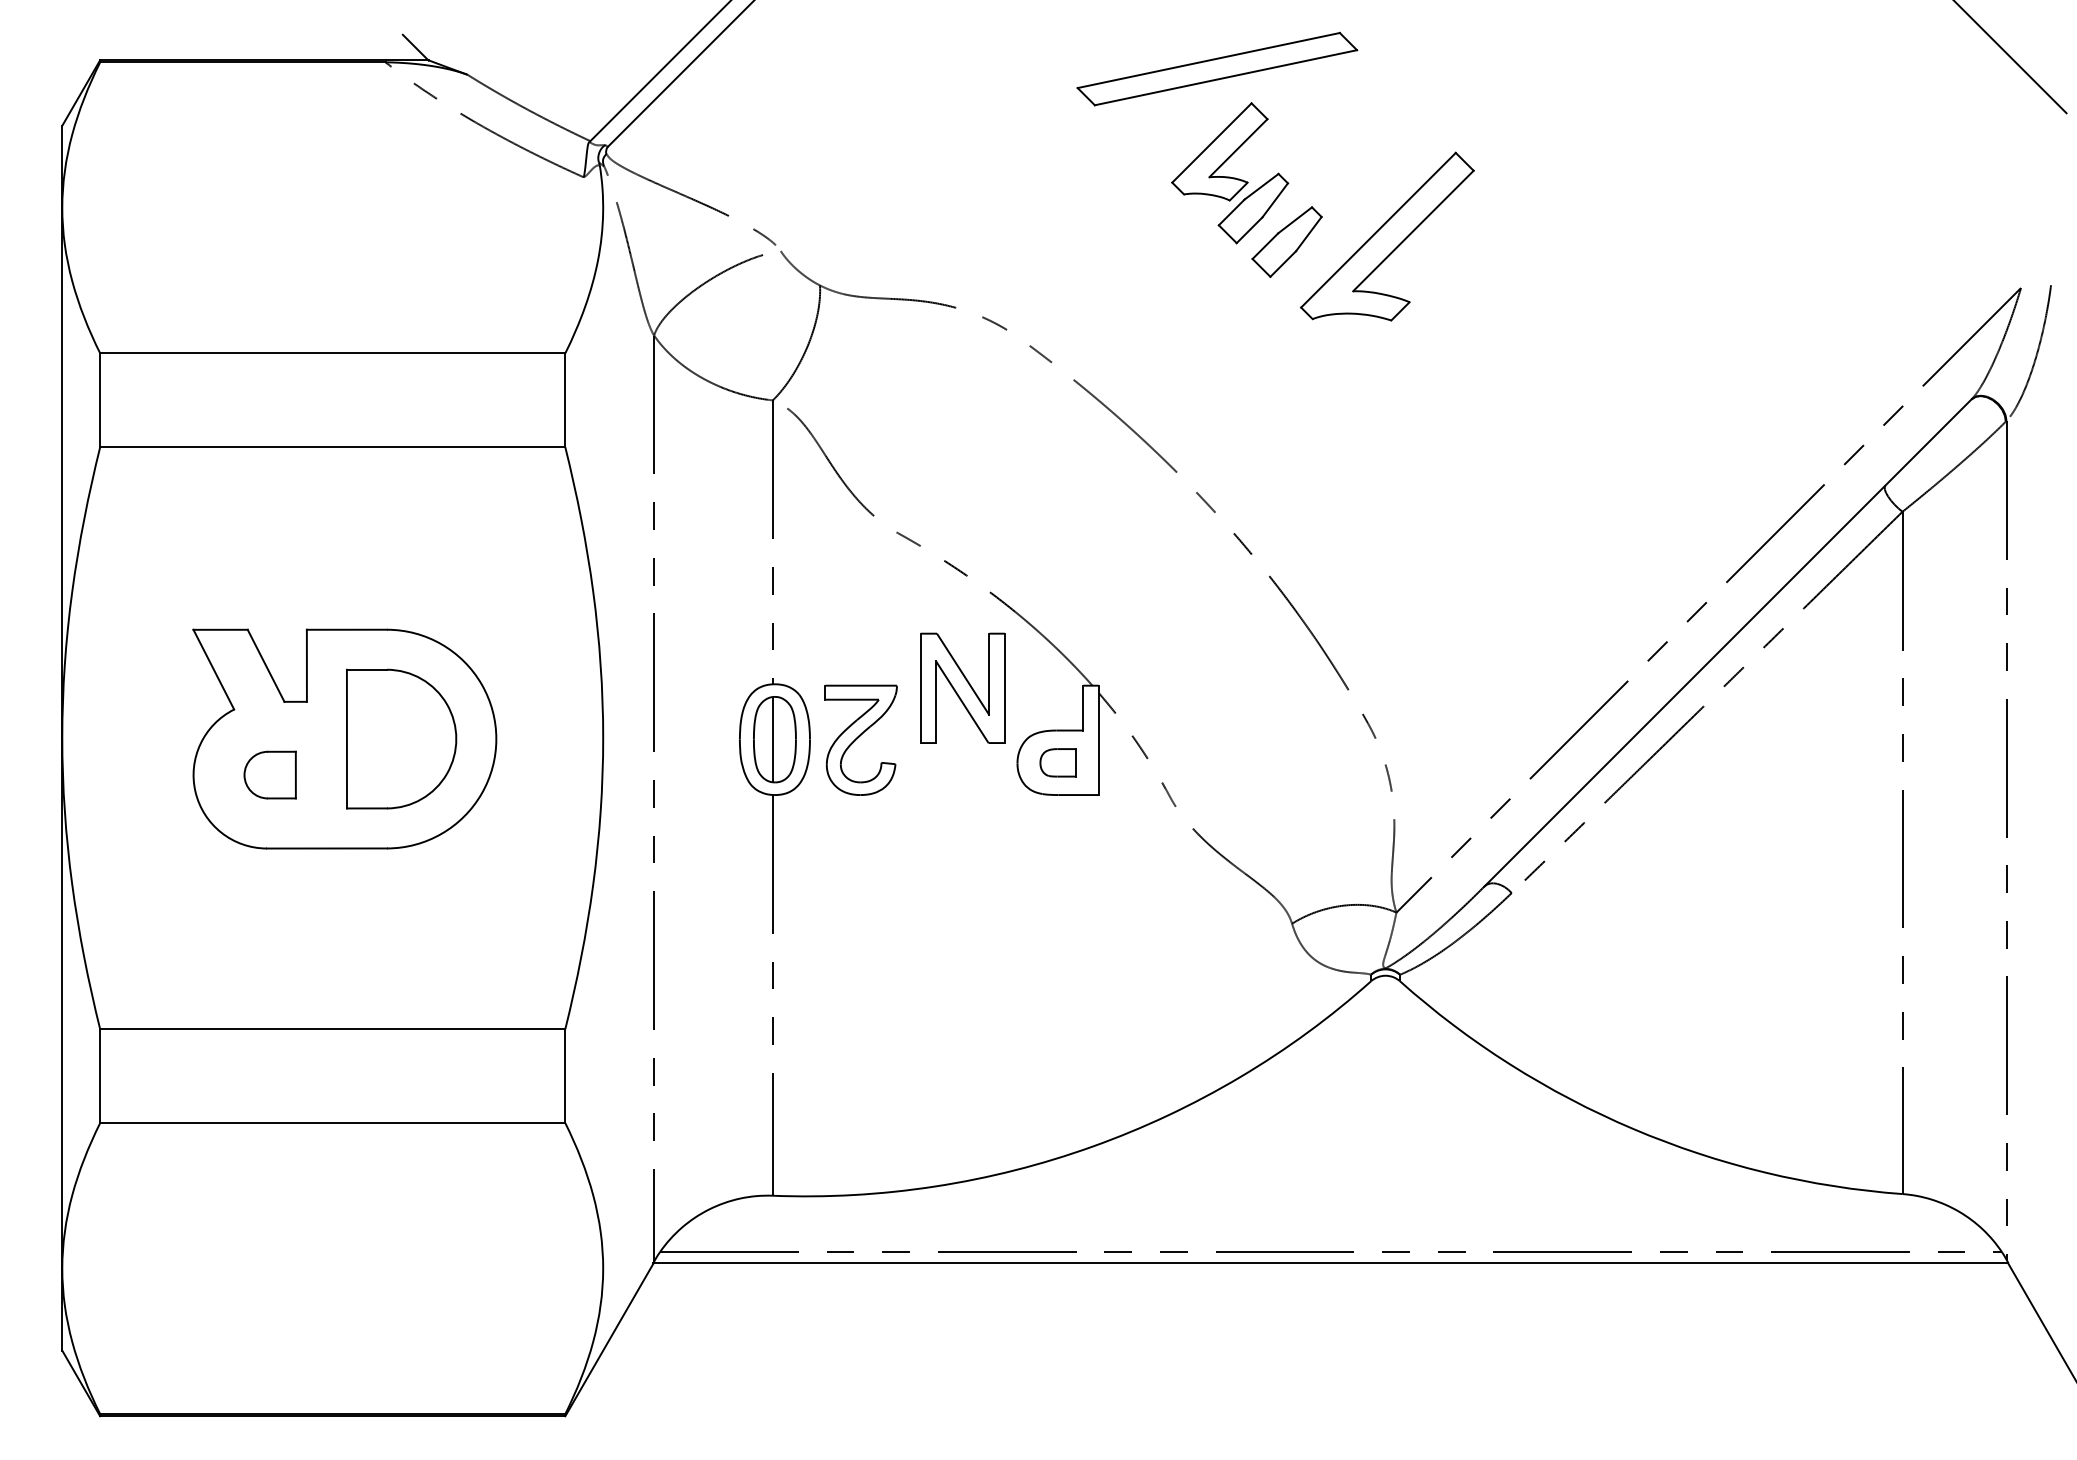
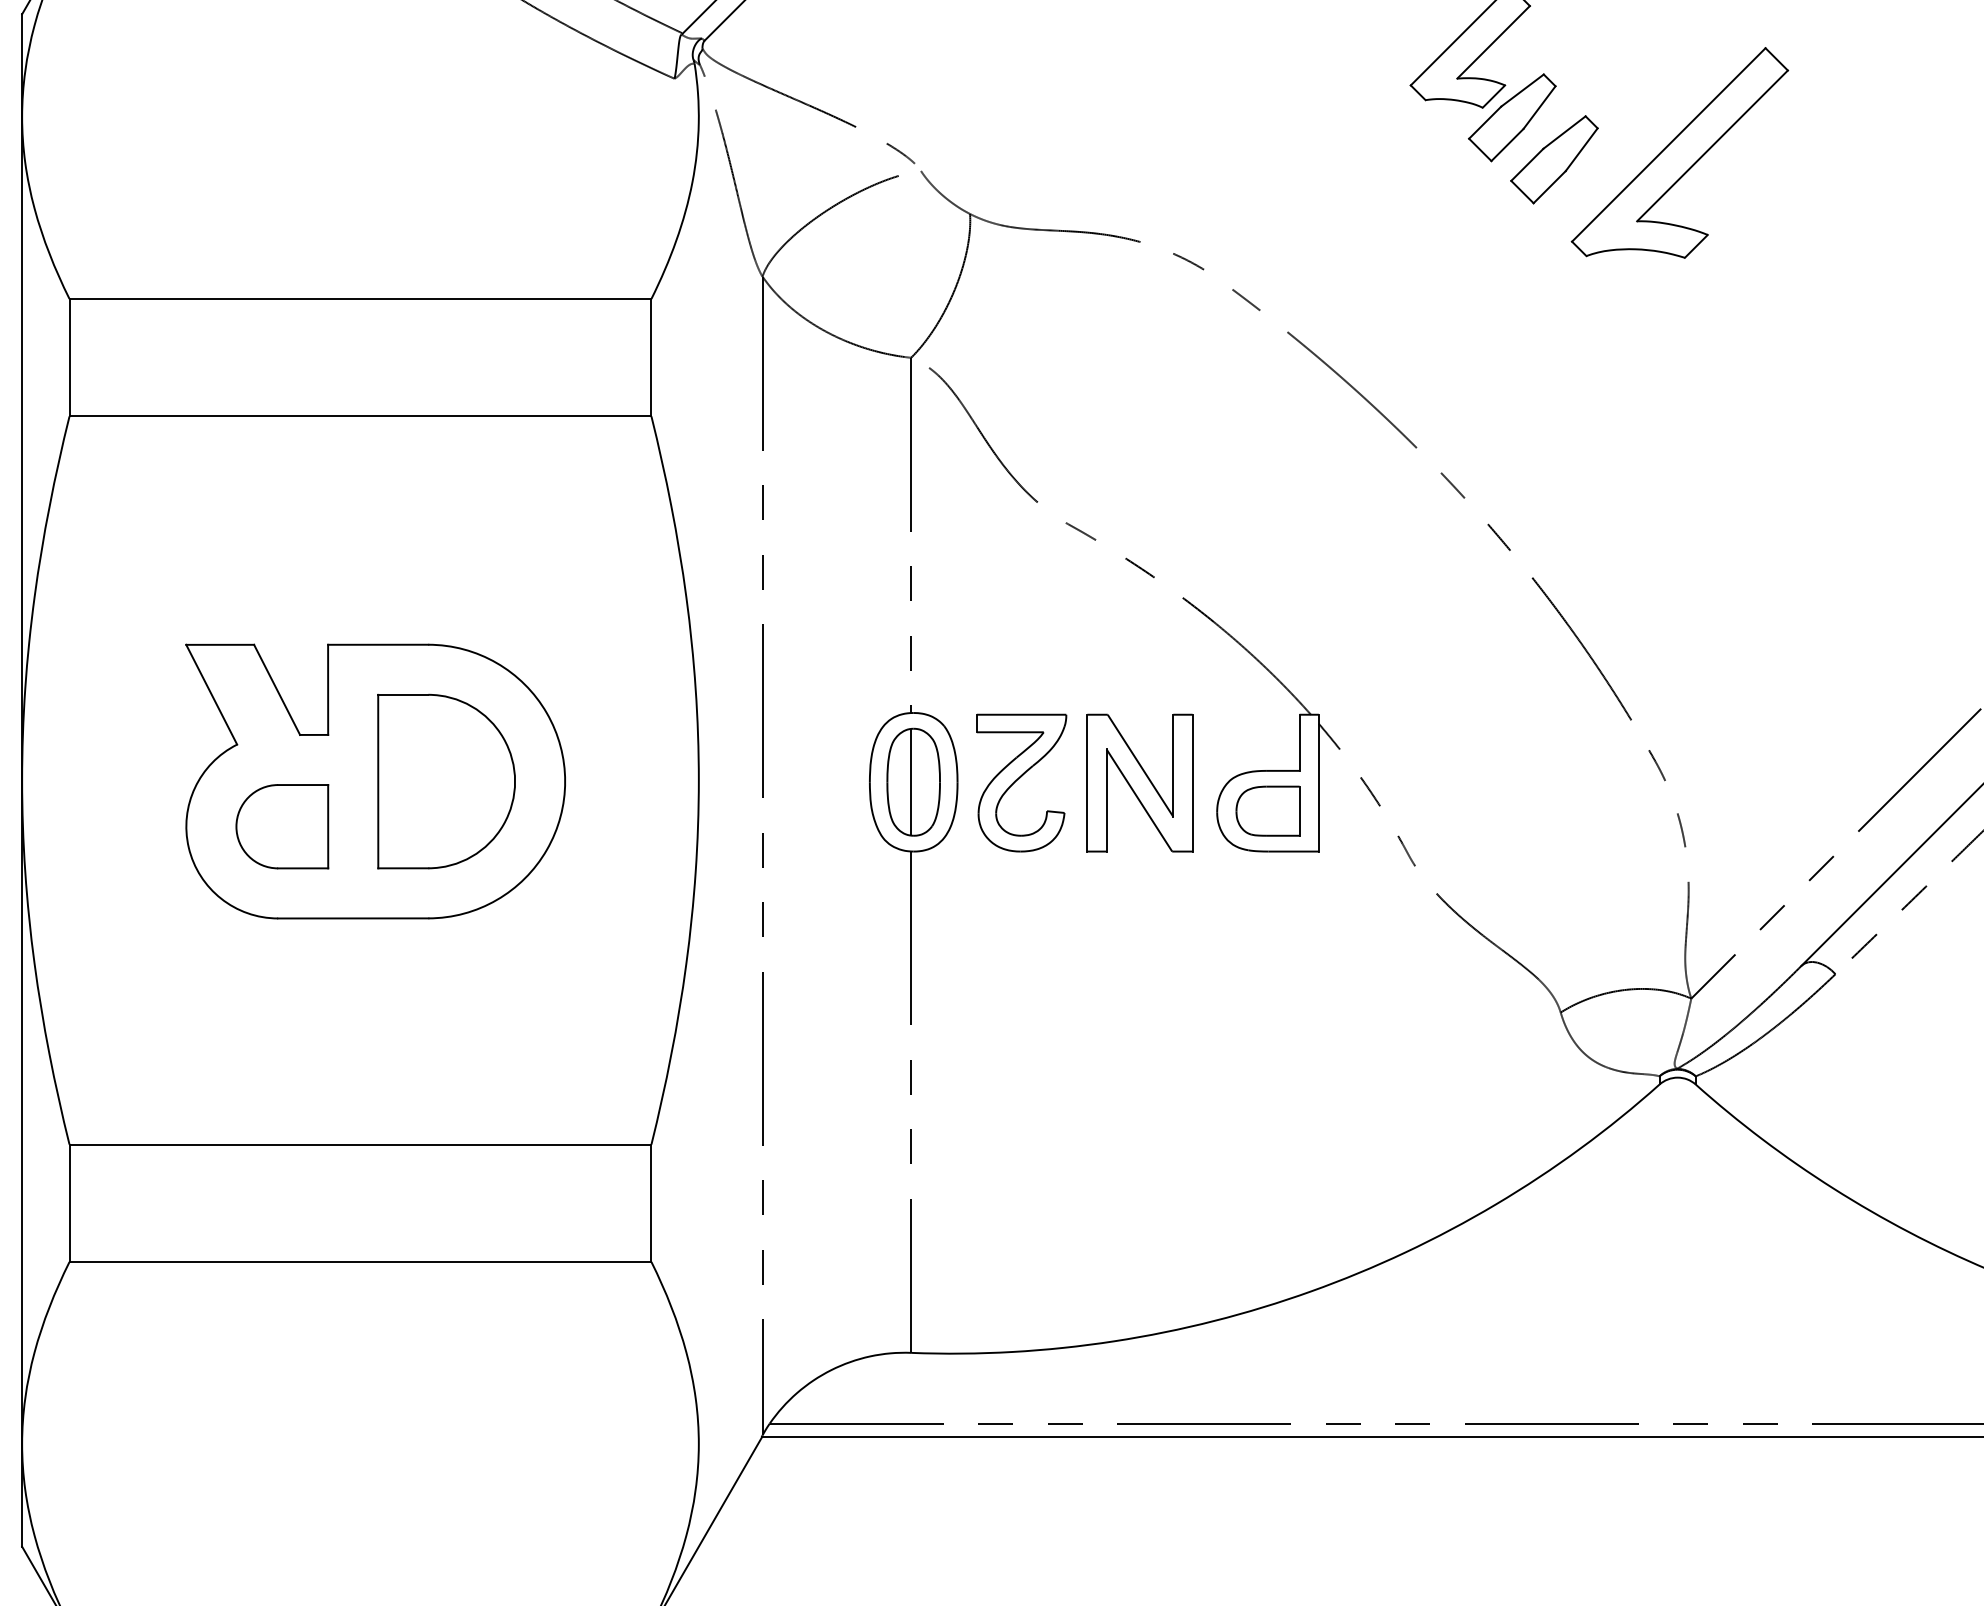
part: (962, 687) -> (1139, 782), moved
part: (1057, 762) -> (1267, 810), size x1.43
part: (269, 774) -> (281, 825), size x1.43

